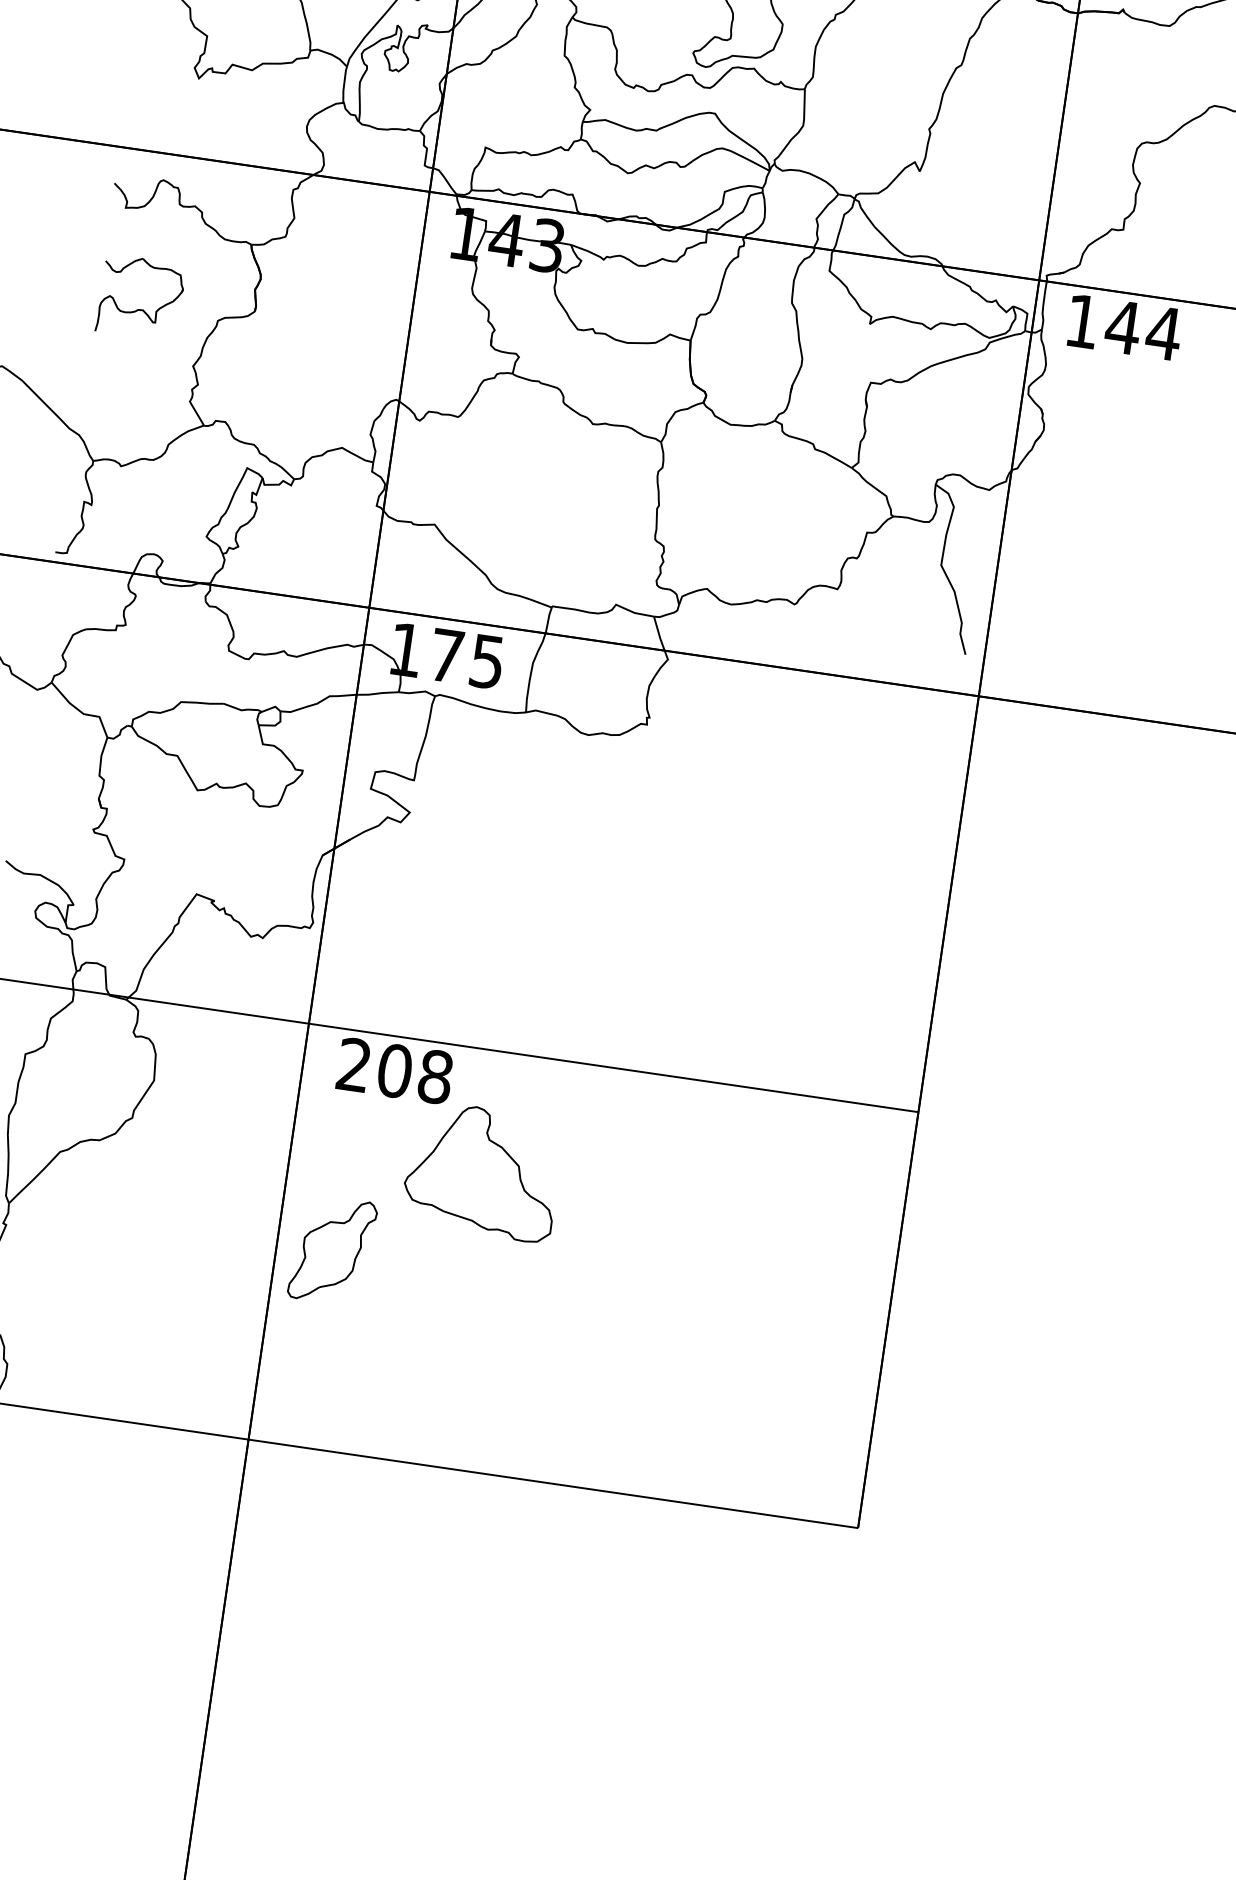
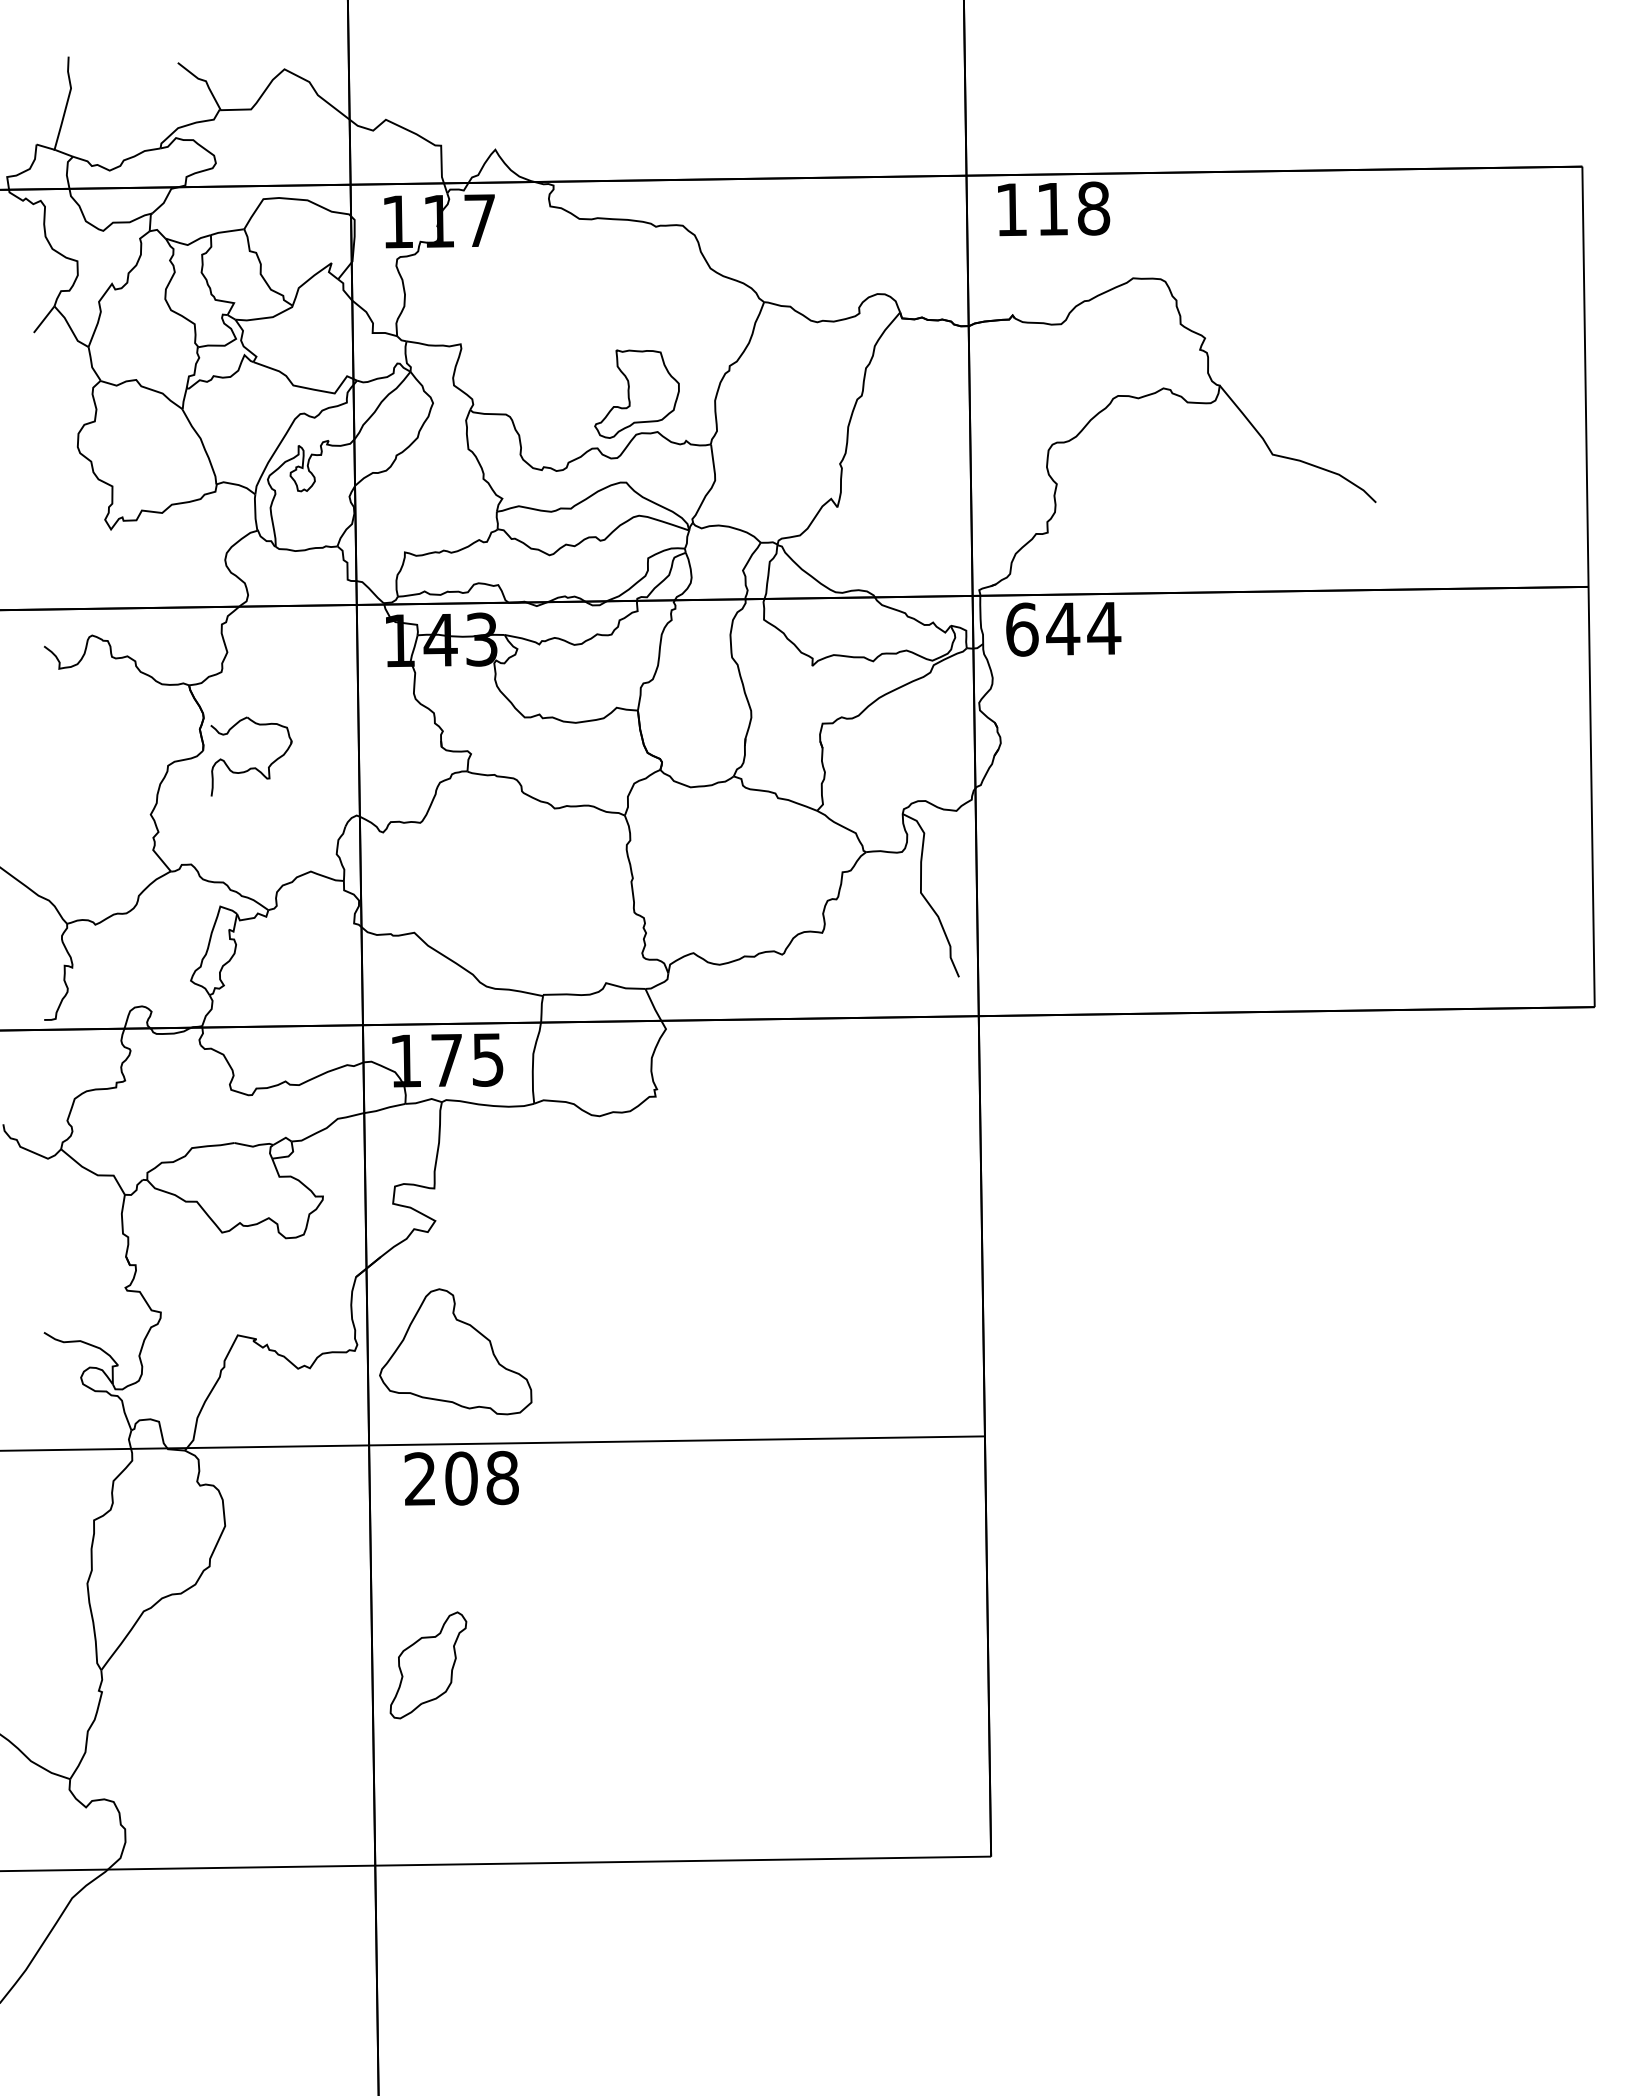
part: (139, 308) -> (251, 767), moved
text: (1083, 321) -> (1022, 629), 144 -> 644
part: (483, 1171) -> (455, 1351), moved

